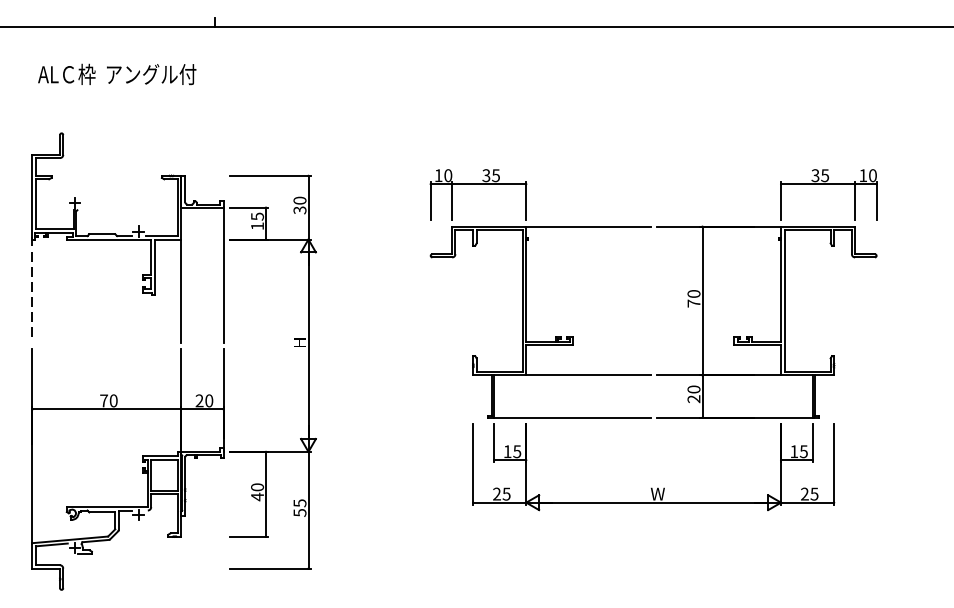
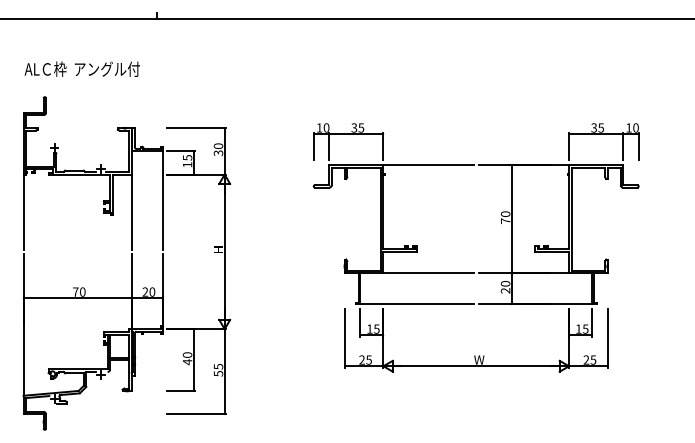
text: (116, 73) -> (81, 68), moved
line: (32, 290) -> (23, 211), dashed -> solid

